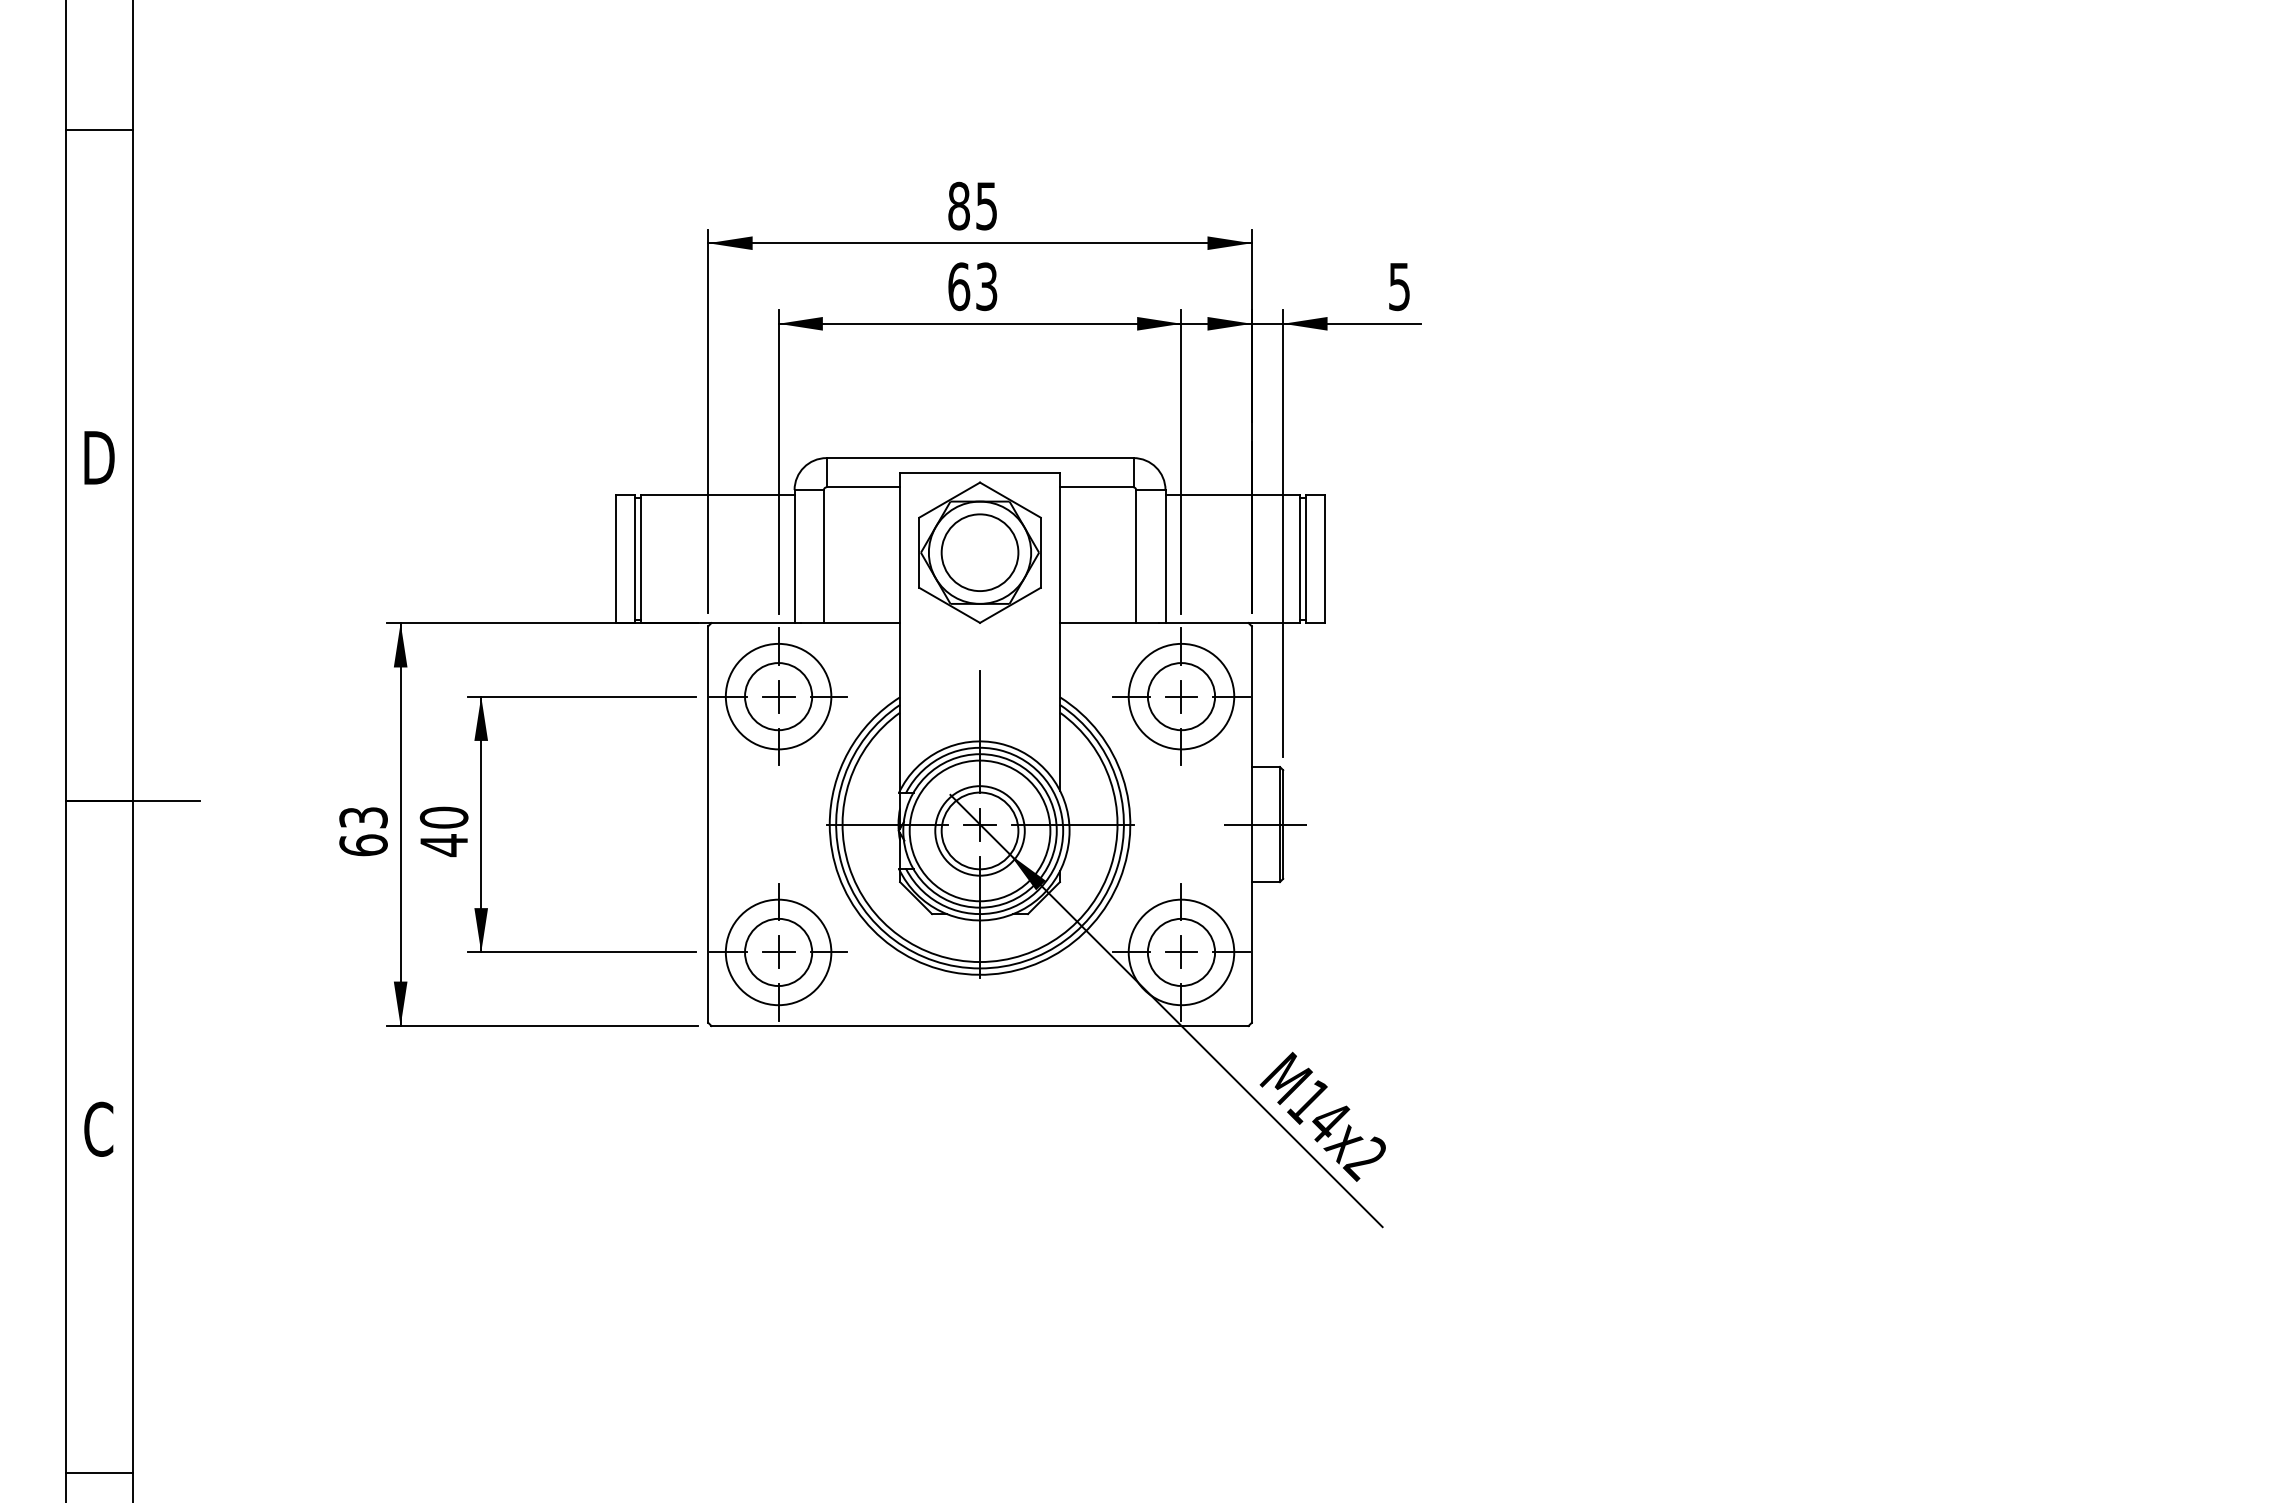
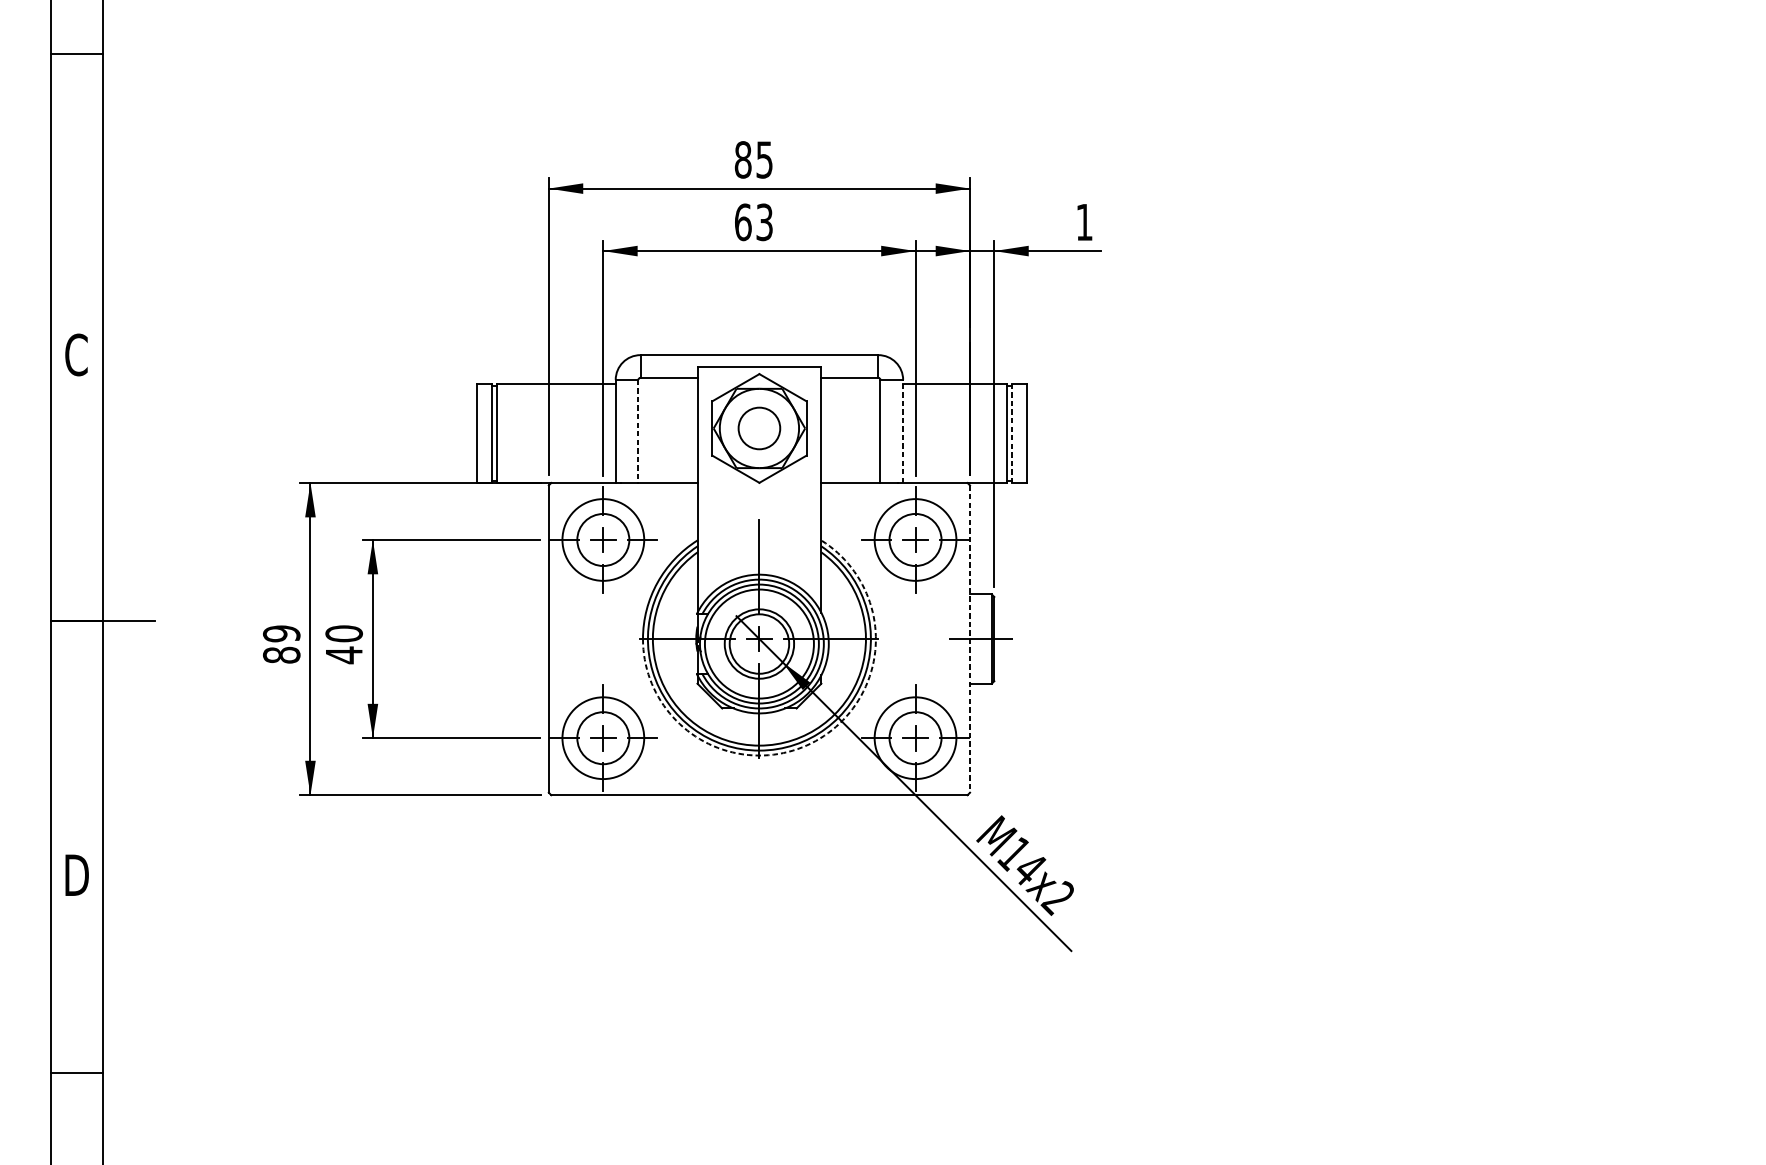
line: (98, 129) -> (76, 54), moved
text: (1399, 287) -> (1084, 222), 5 -> 1
text: (99, 457) -> (77, 354), D -> C
circle: (979, 552) -> (759, 428), size x0.7
line: (823, 556) -> (638, 431), solid -> dashed
line: (1165, 556) -> (903, 431), solid -> dashed
line: (1306, 559) -> (1012, 433), solid -> dashed
line: (1251, 825) -> (969, 639), solid -> dashed
text: (363, 831) -> (281, 644), 63 -> 89
arc: (1052, 956) -> (815, 741), solid -> dashed
text: (99, 1128) -> (77, 874), C -> D
line: (98, 1472) -> (76, 1073), moved

